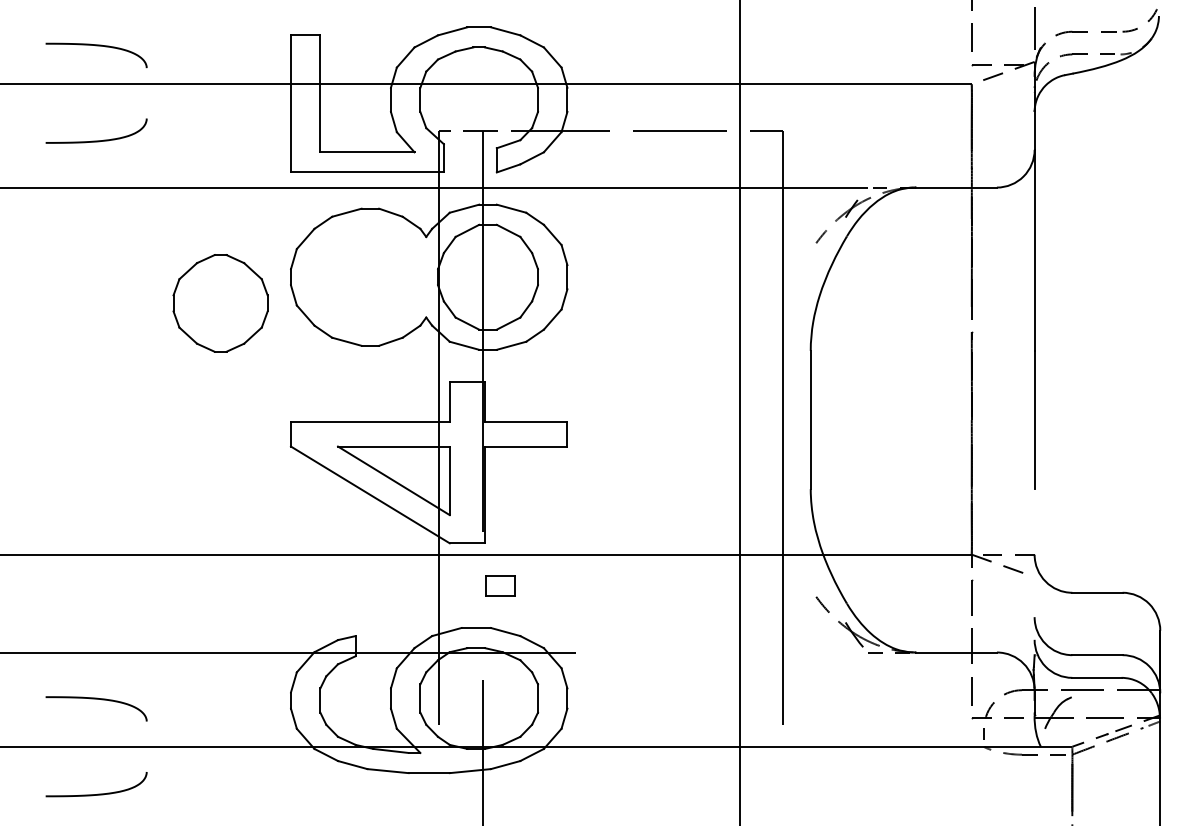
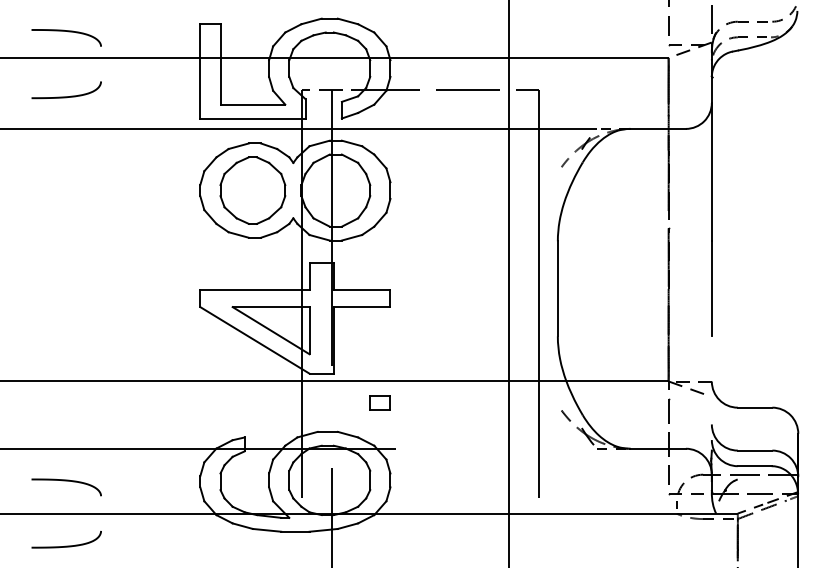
part: (220, 303) -> (252, 190), moved
part: (499, 585) -> (379, 402), moved

